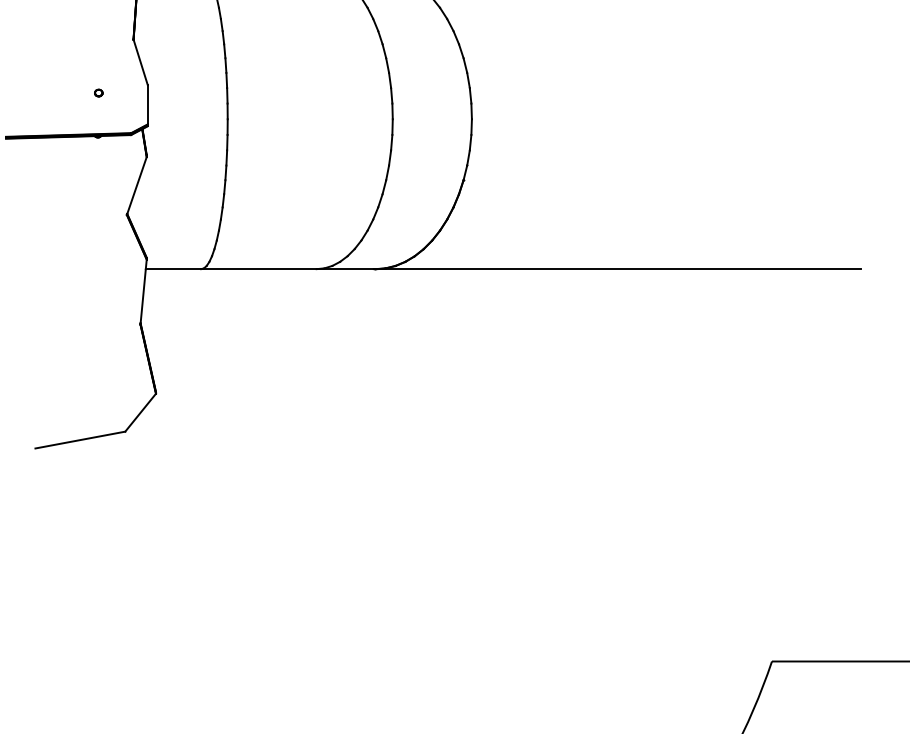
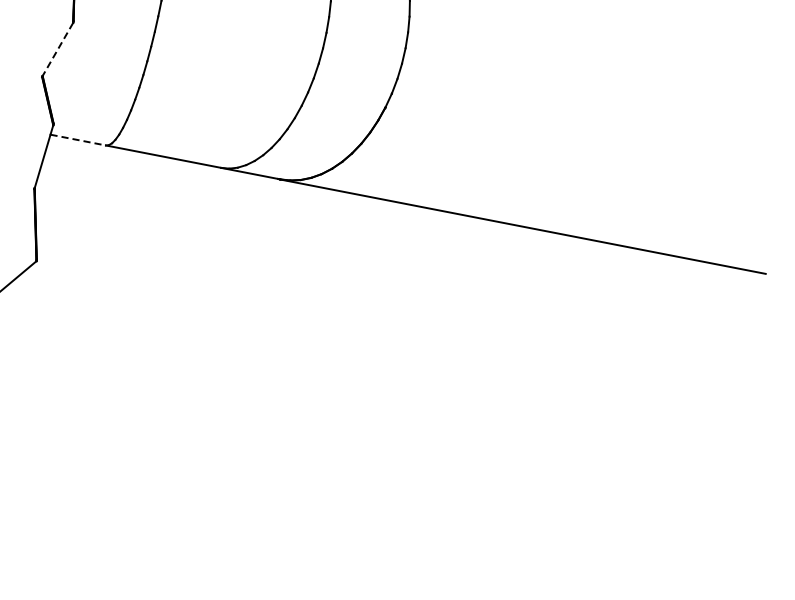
line: (136, 186) -> (57, 50), solid -> dashed
line: (173, 269) -> (78, 140), solid -> dashed

